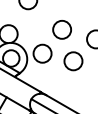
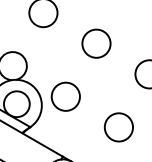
circle: (61, 29) -> (95, 43), moved
circle: (73, 61) -> (118, 127), moved

